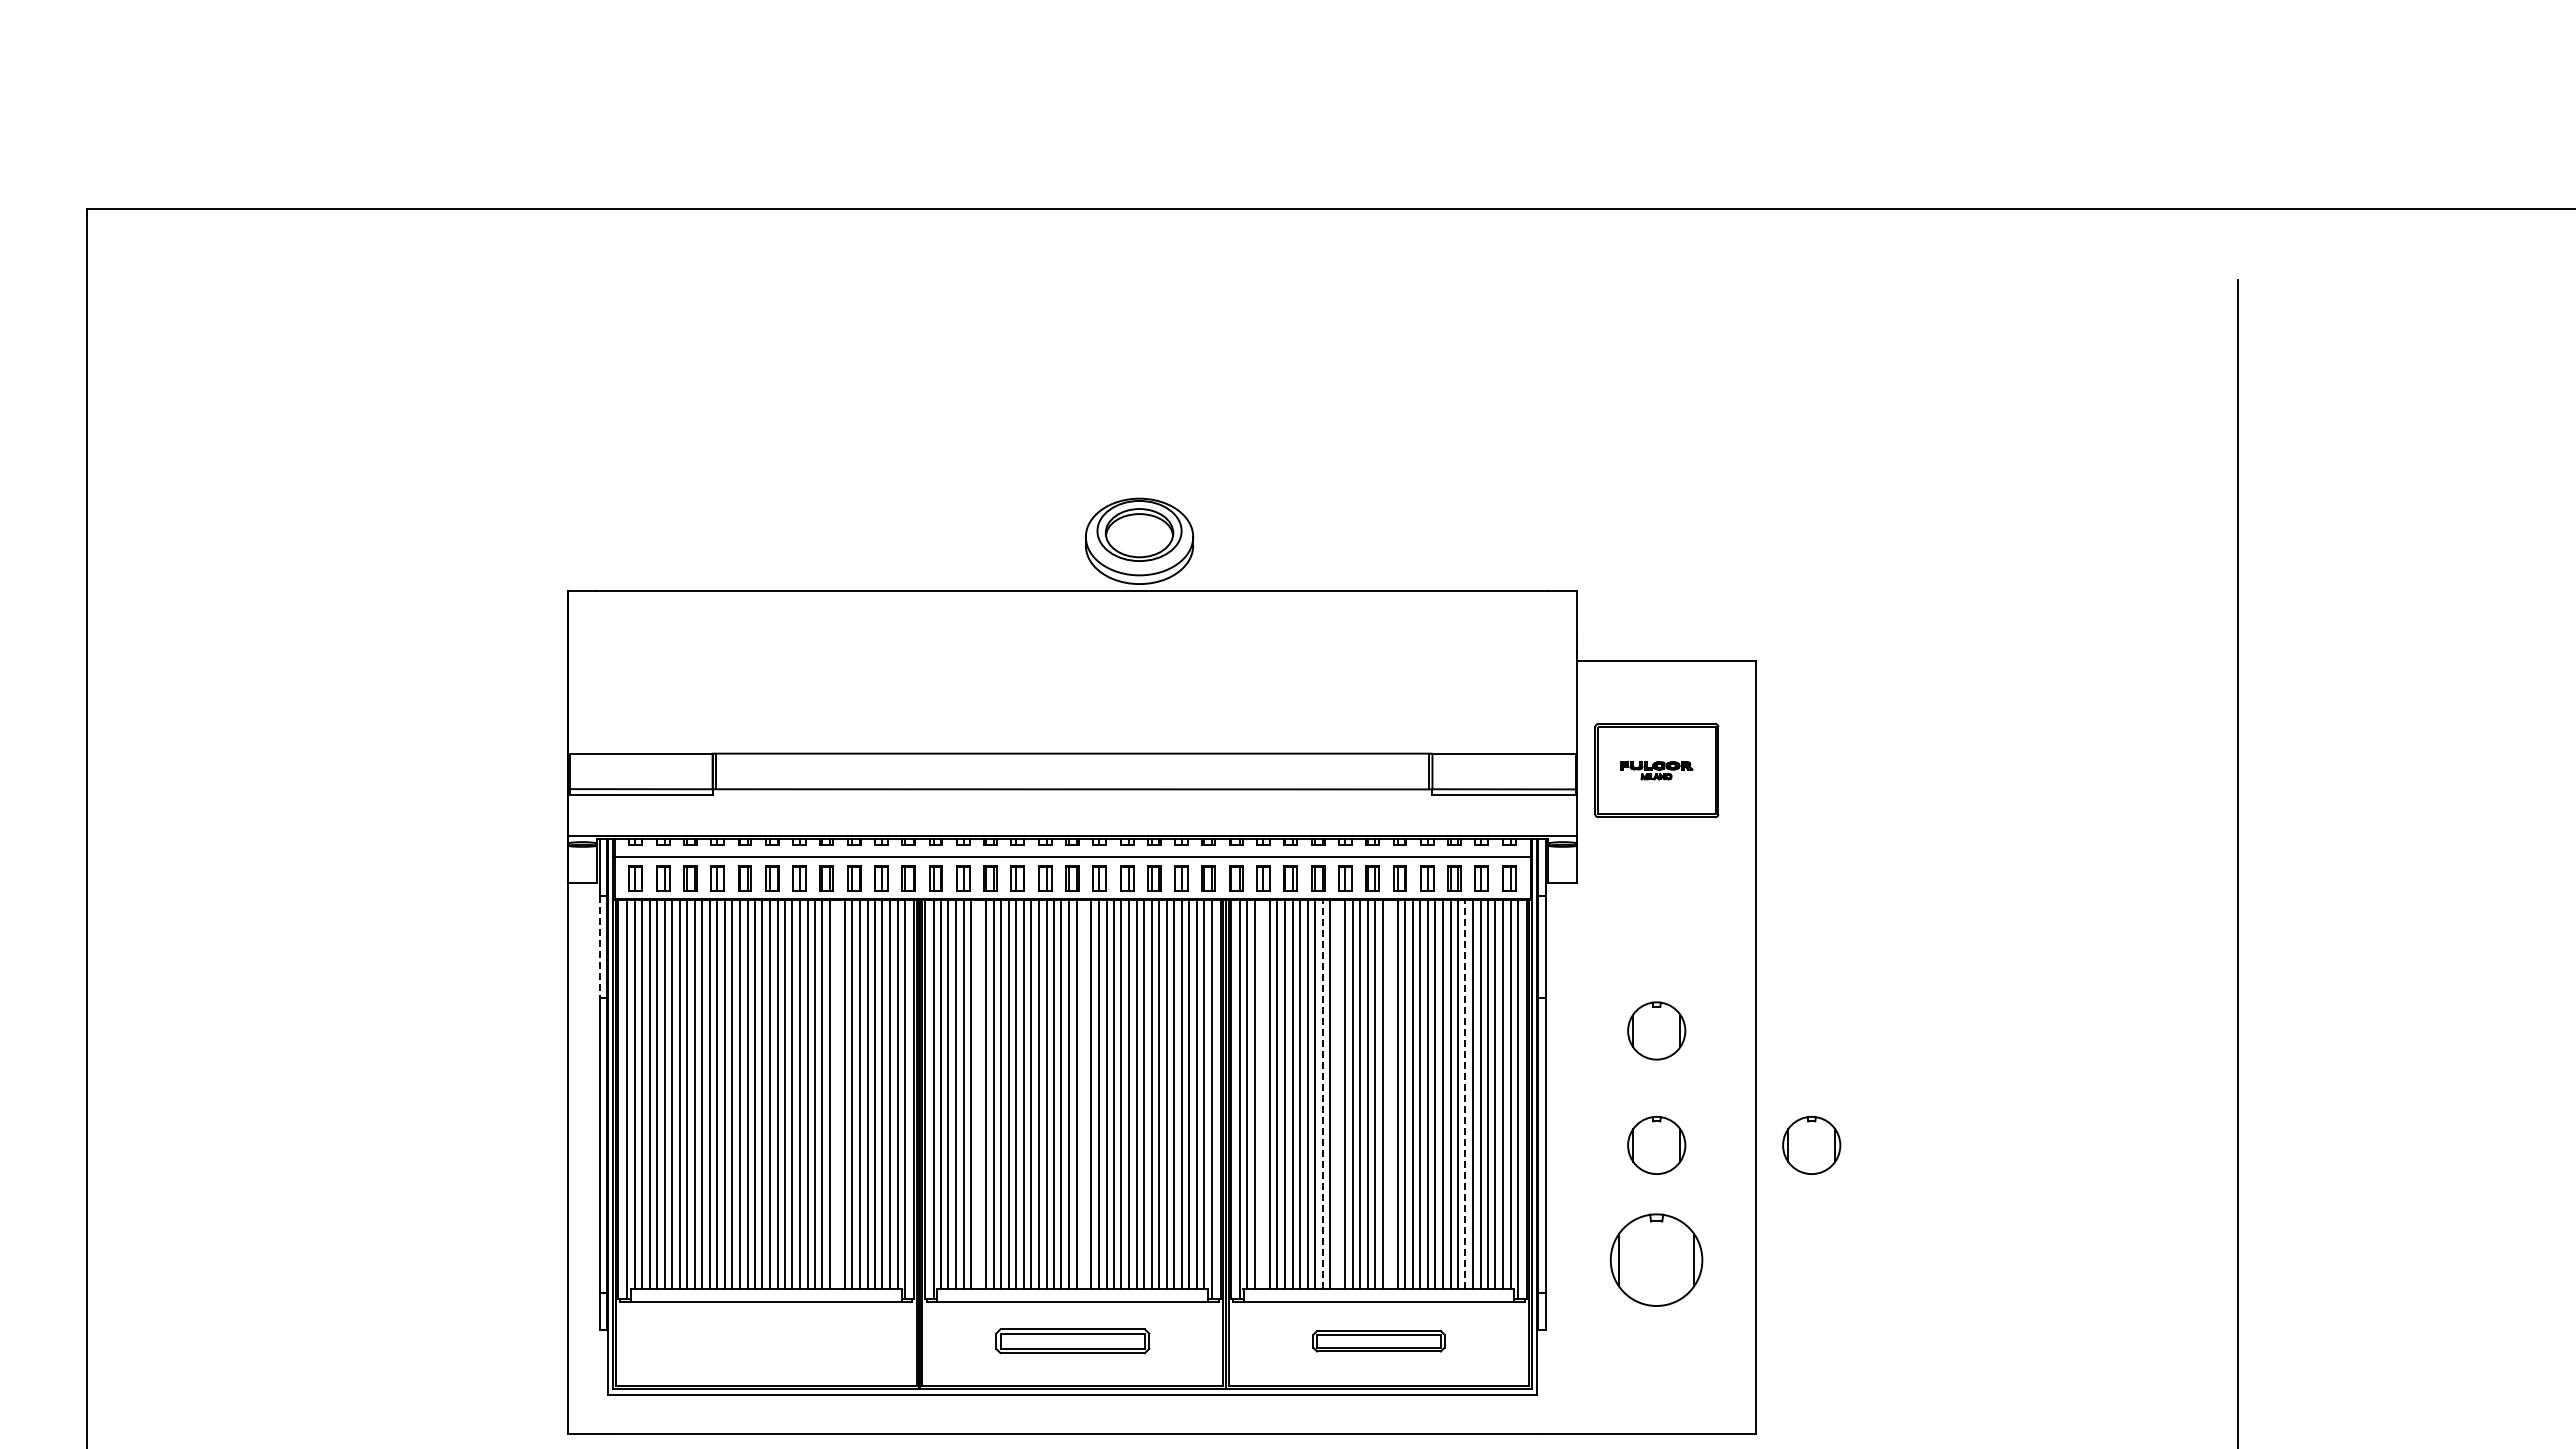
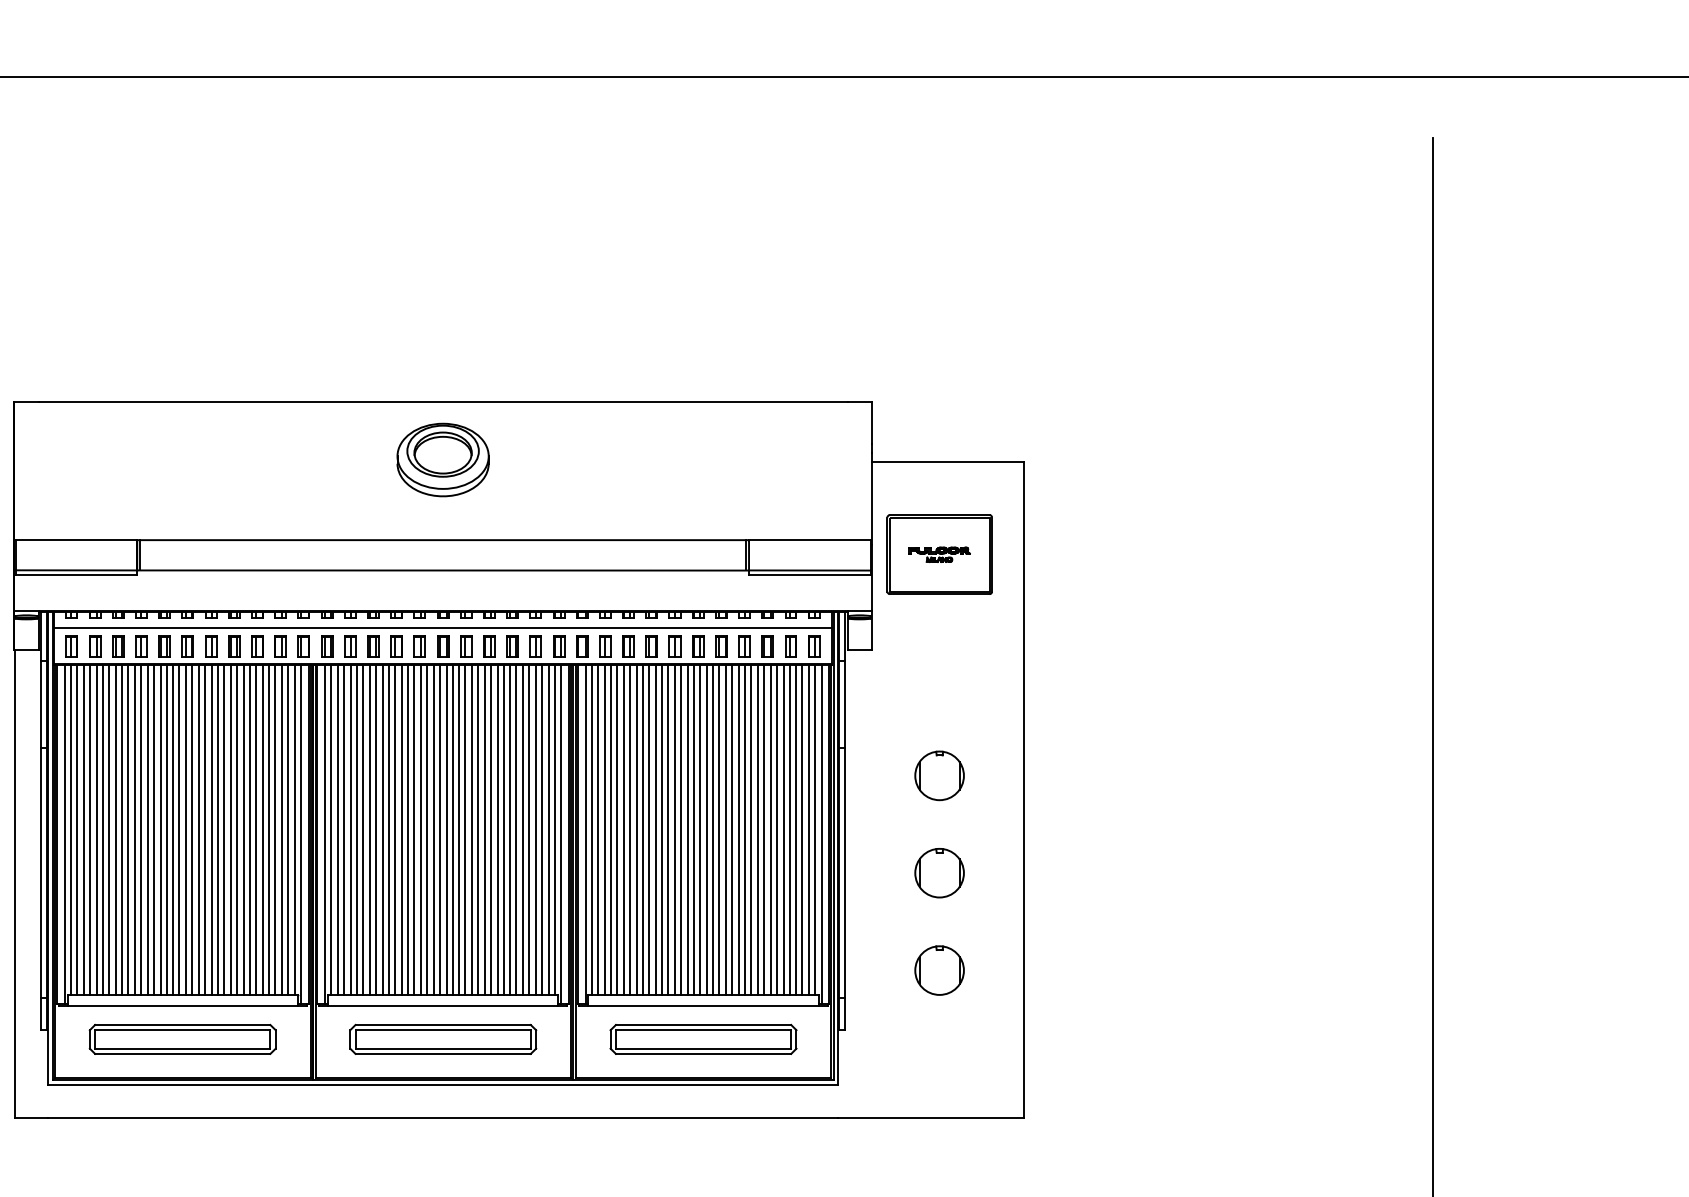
part: (1139, 540) -> (443, 459), moved
line: (599, 947) -> (41, 704), dashed -> solid
line: (837, 1094) -> (243, 829), added
line: (978, 1094) -> (363, 829), added
line: (1083, 1094) -> (452, 829), added
line: (1262, 1094) -> (604, 829), added
line: (1322, 1094) -> (655, 829), dashed -> solid
line: (1337, 1094) -> (668, 829), added
line: (1390, 1094) -> (713, 829), added
line: (1465, 1094) -> (777, 829), dashed -> solid
part: (1811, 1145) -> (1071, 873), removed
part: (1656, 1259) -> (939, 970), size x0.62
part: (765, 1341) -> (182, 1039), added
part: (1072, 1341) -> (443, 1039), size x1.43
part: (1378, 1341) -> (703, 1039), size x1.67

